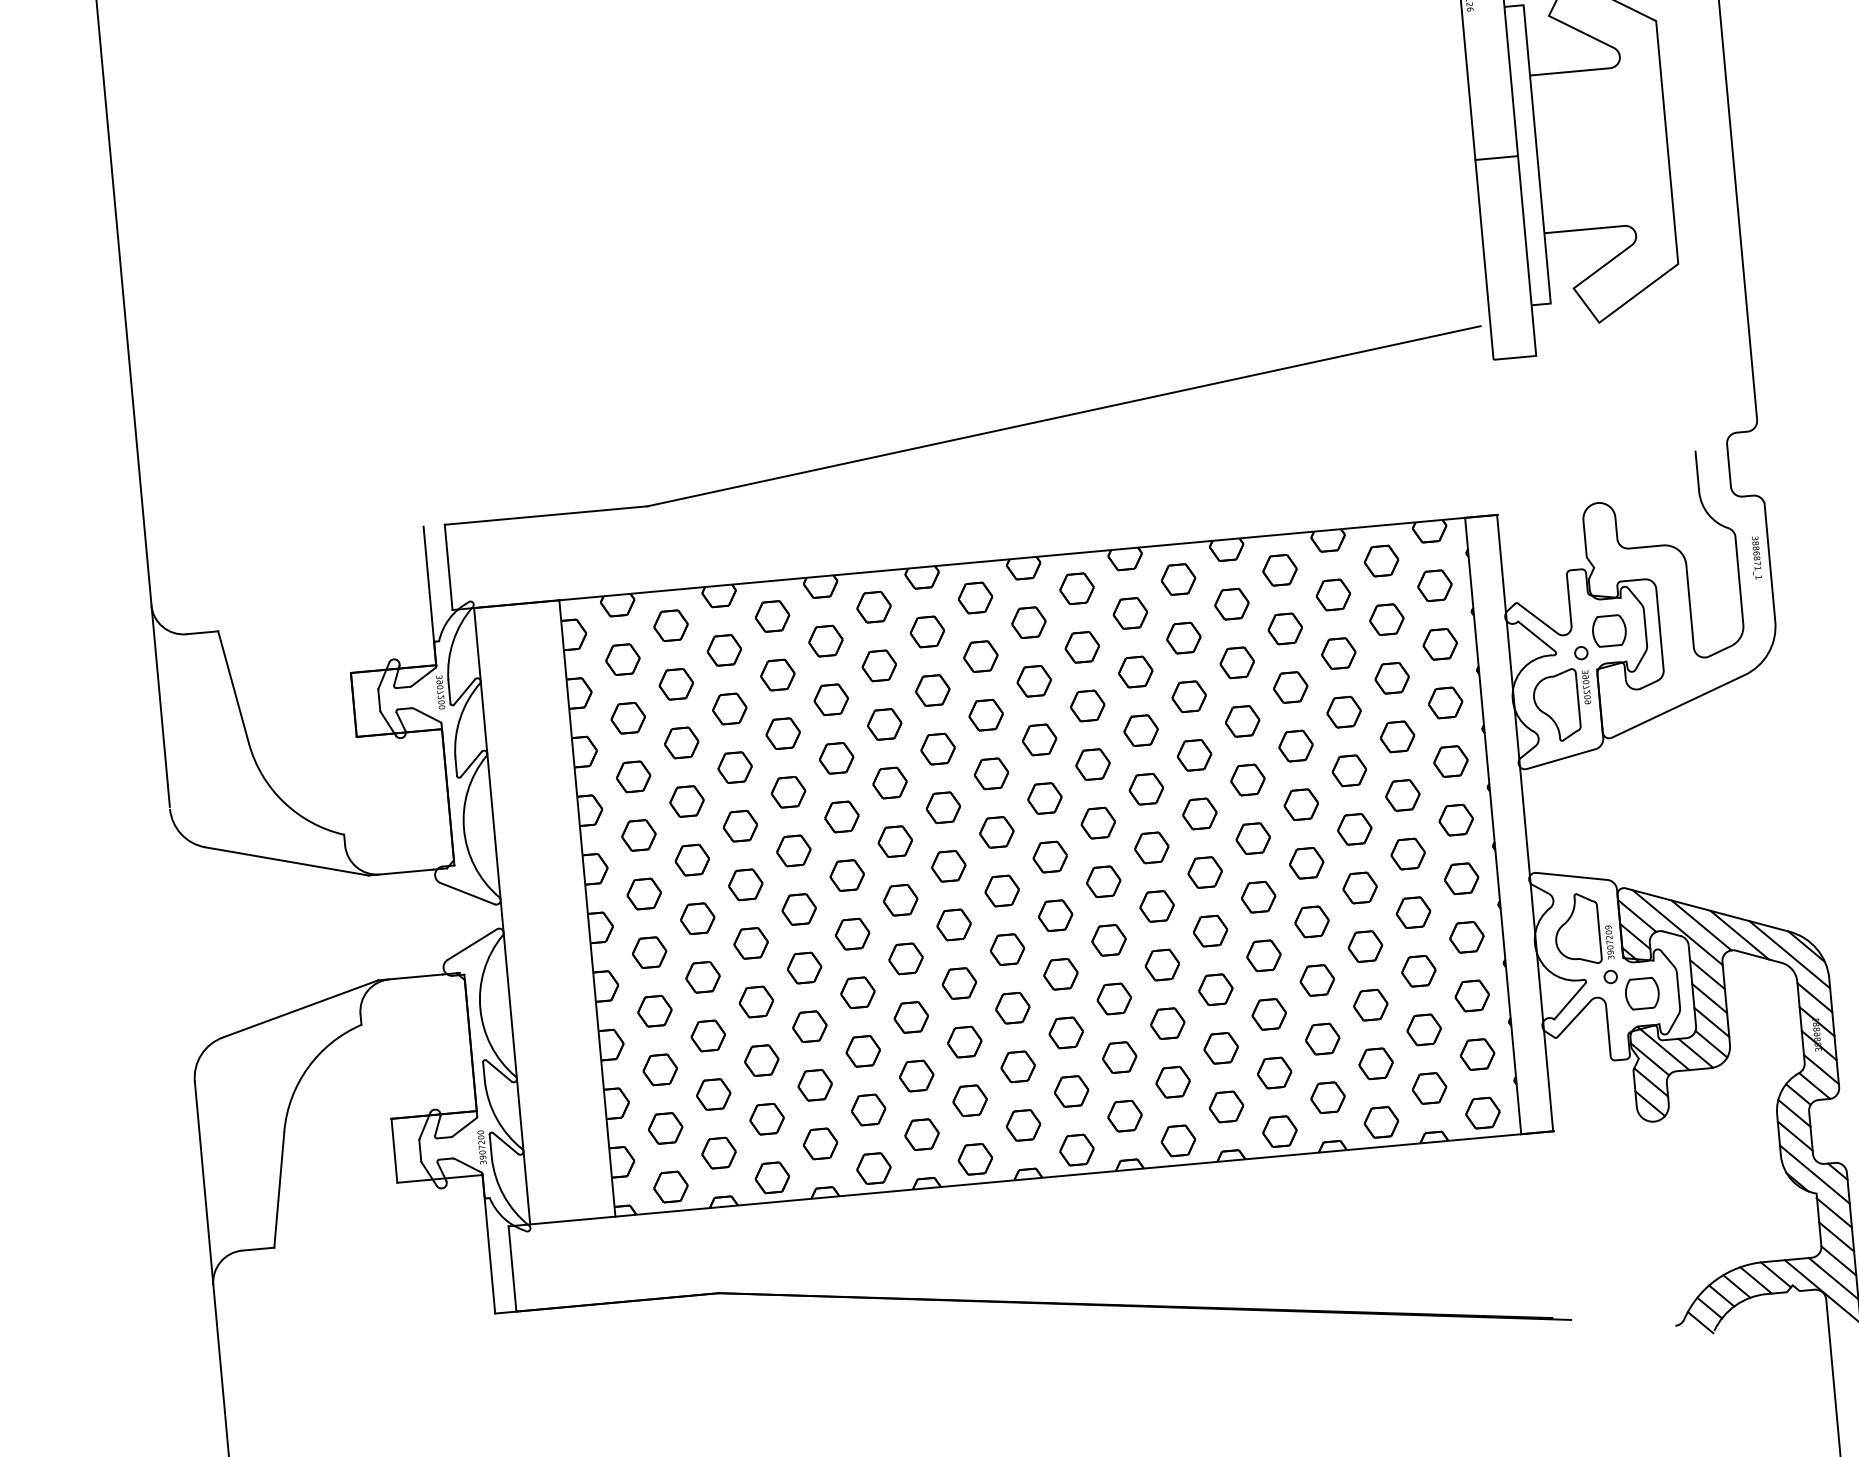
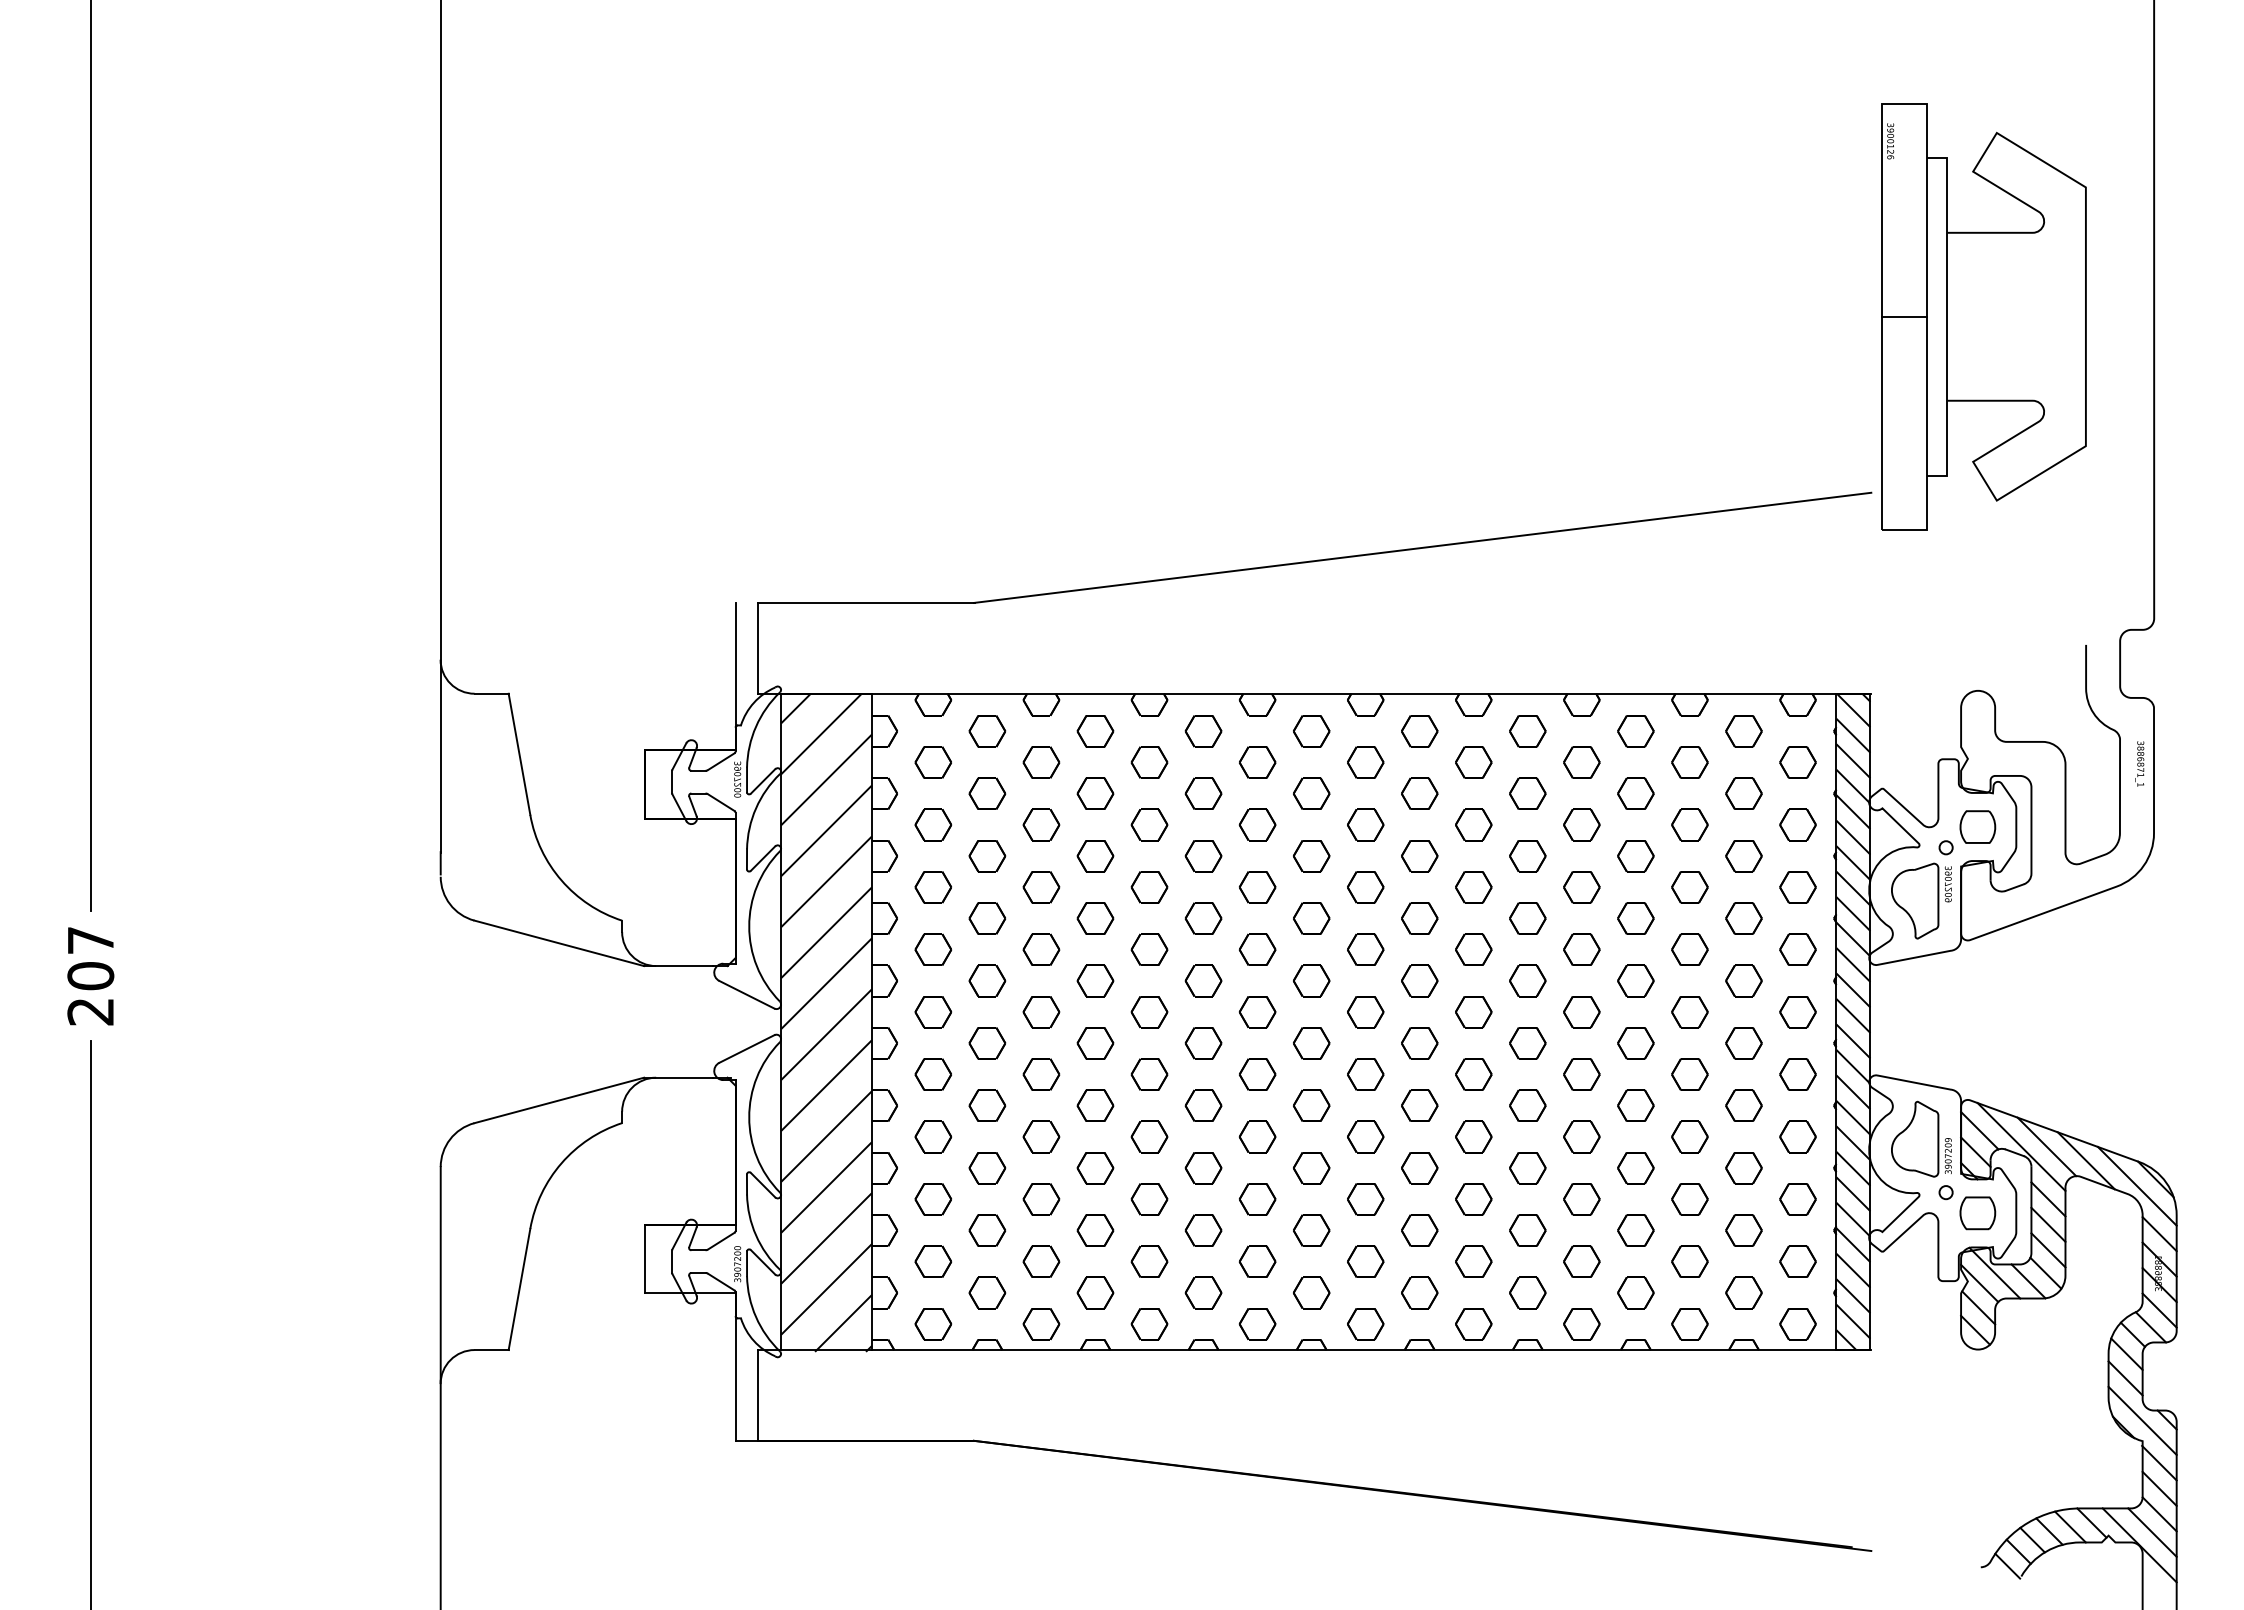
hatch: (1509, 824) -> (1853, 1021), added
hatch: (544, 912) -> (826, 1022), added

